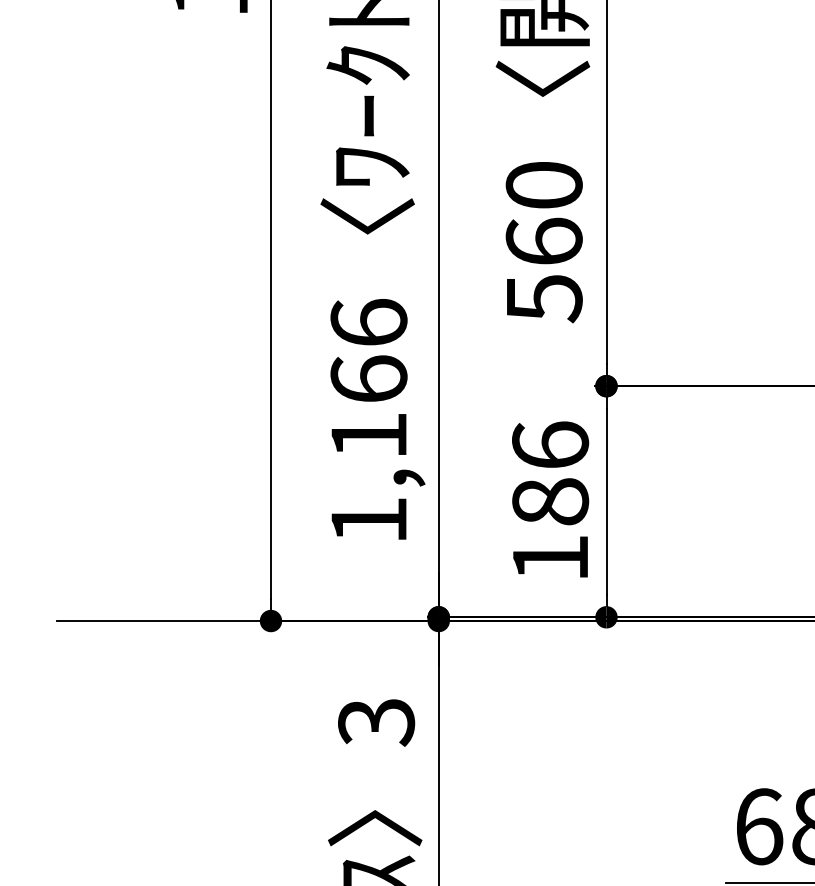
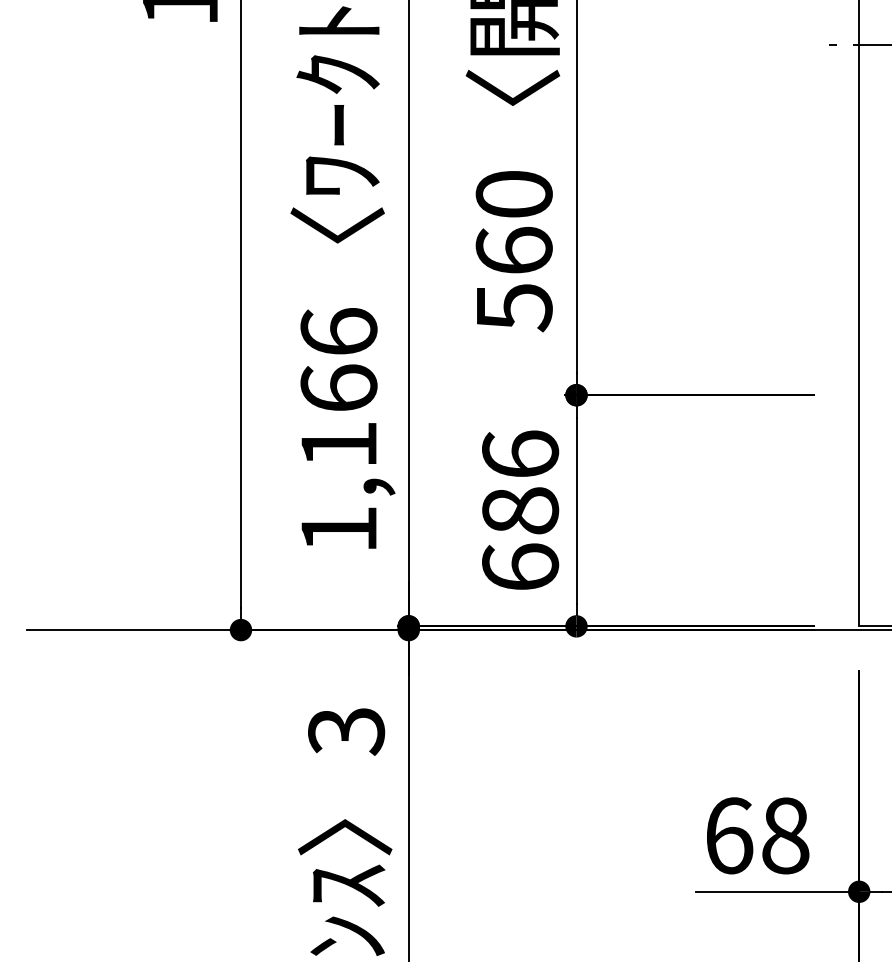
text: (550, 557) -> (520, 566), 186 -> 686

